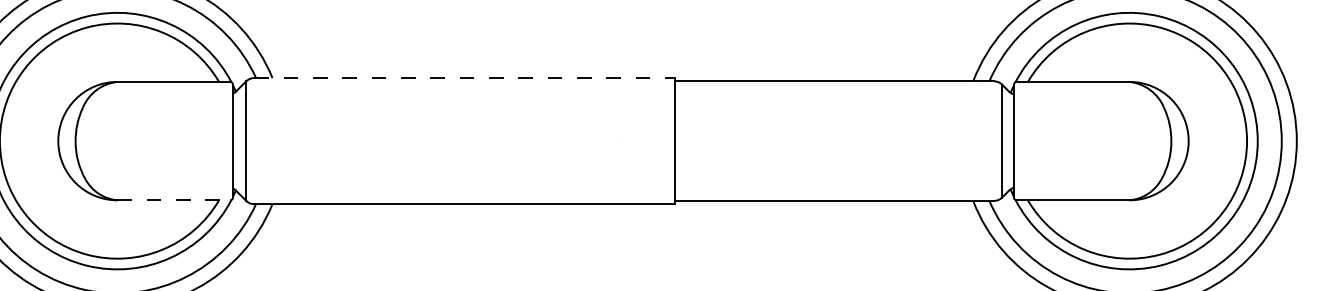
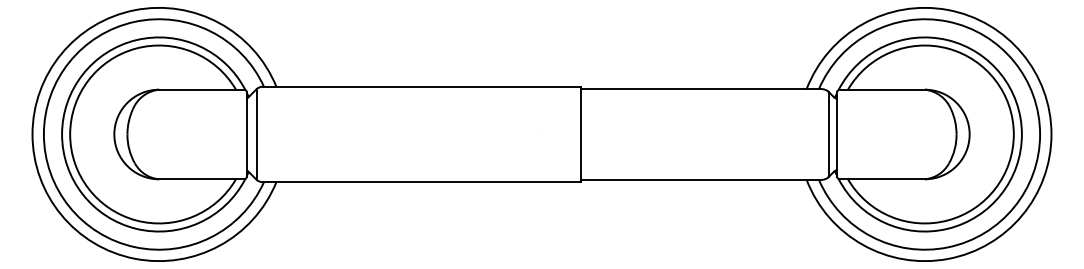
line: (464, 77) -> (421, 86), dashed -> solid
line: (173, 200) -> (201, 179), dashed -> solid

